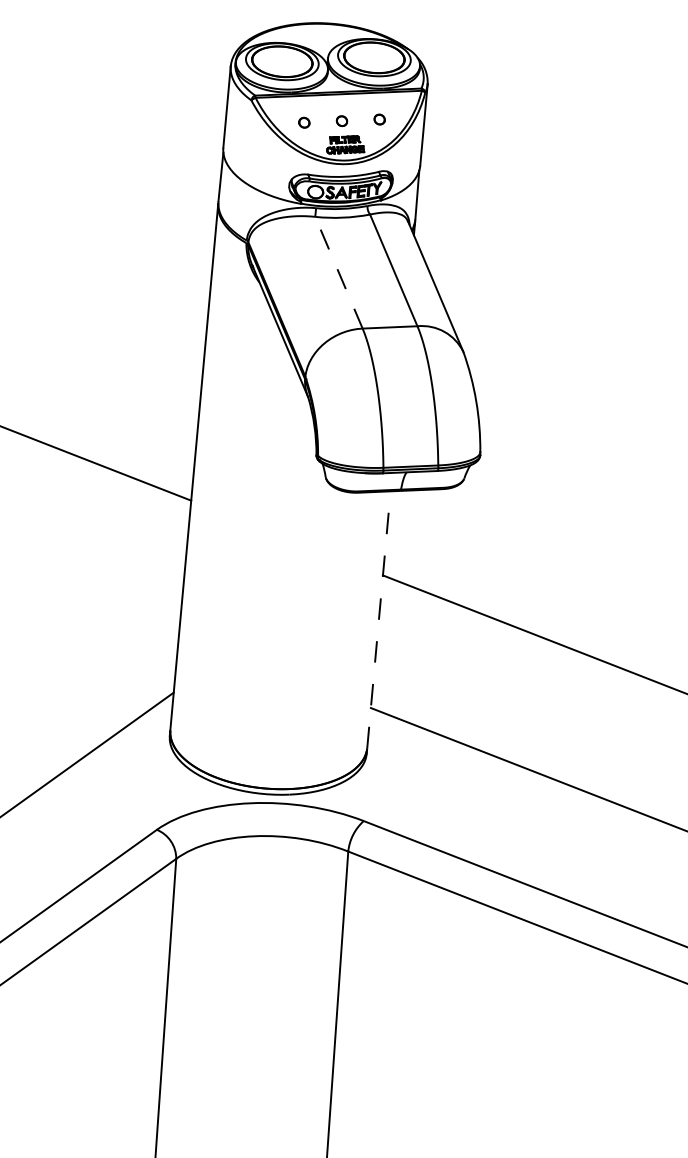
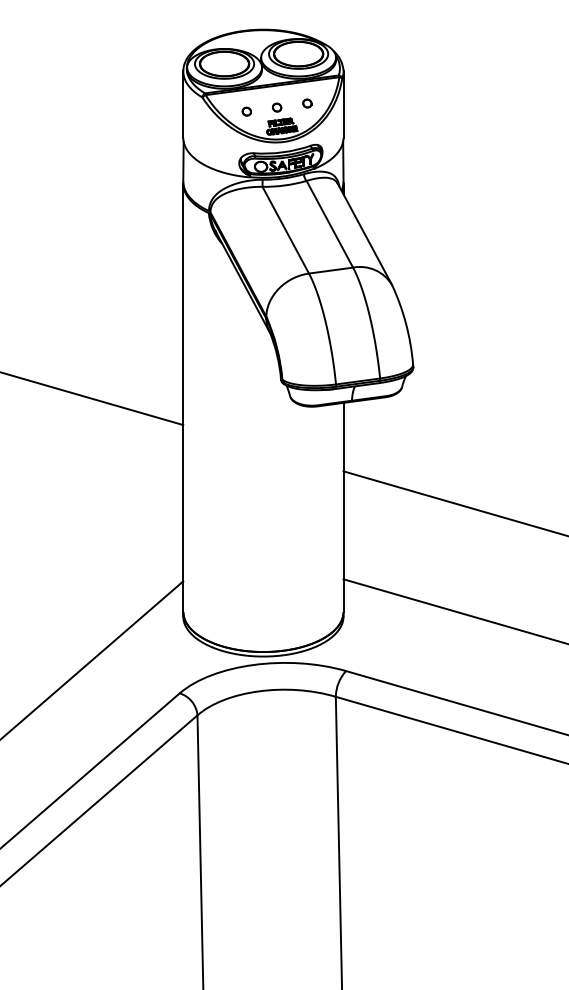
line: (338, 271) -> (285, 229), dashed -> solid
line: (378, 619) -> (343, 507), dashed -> solid

